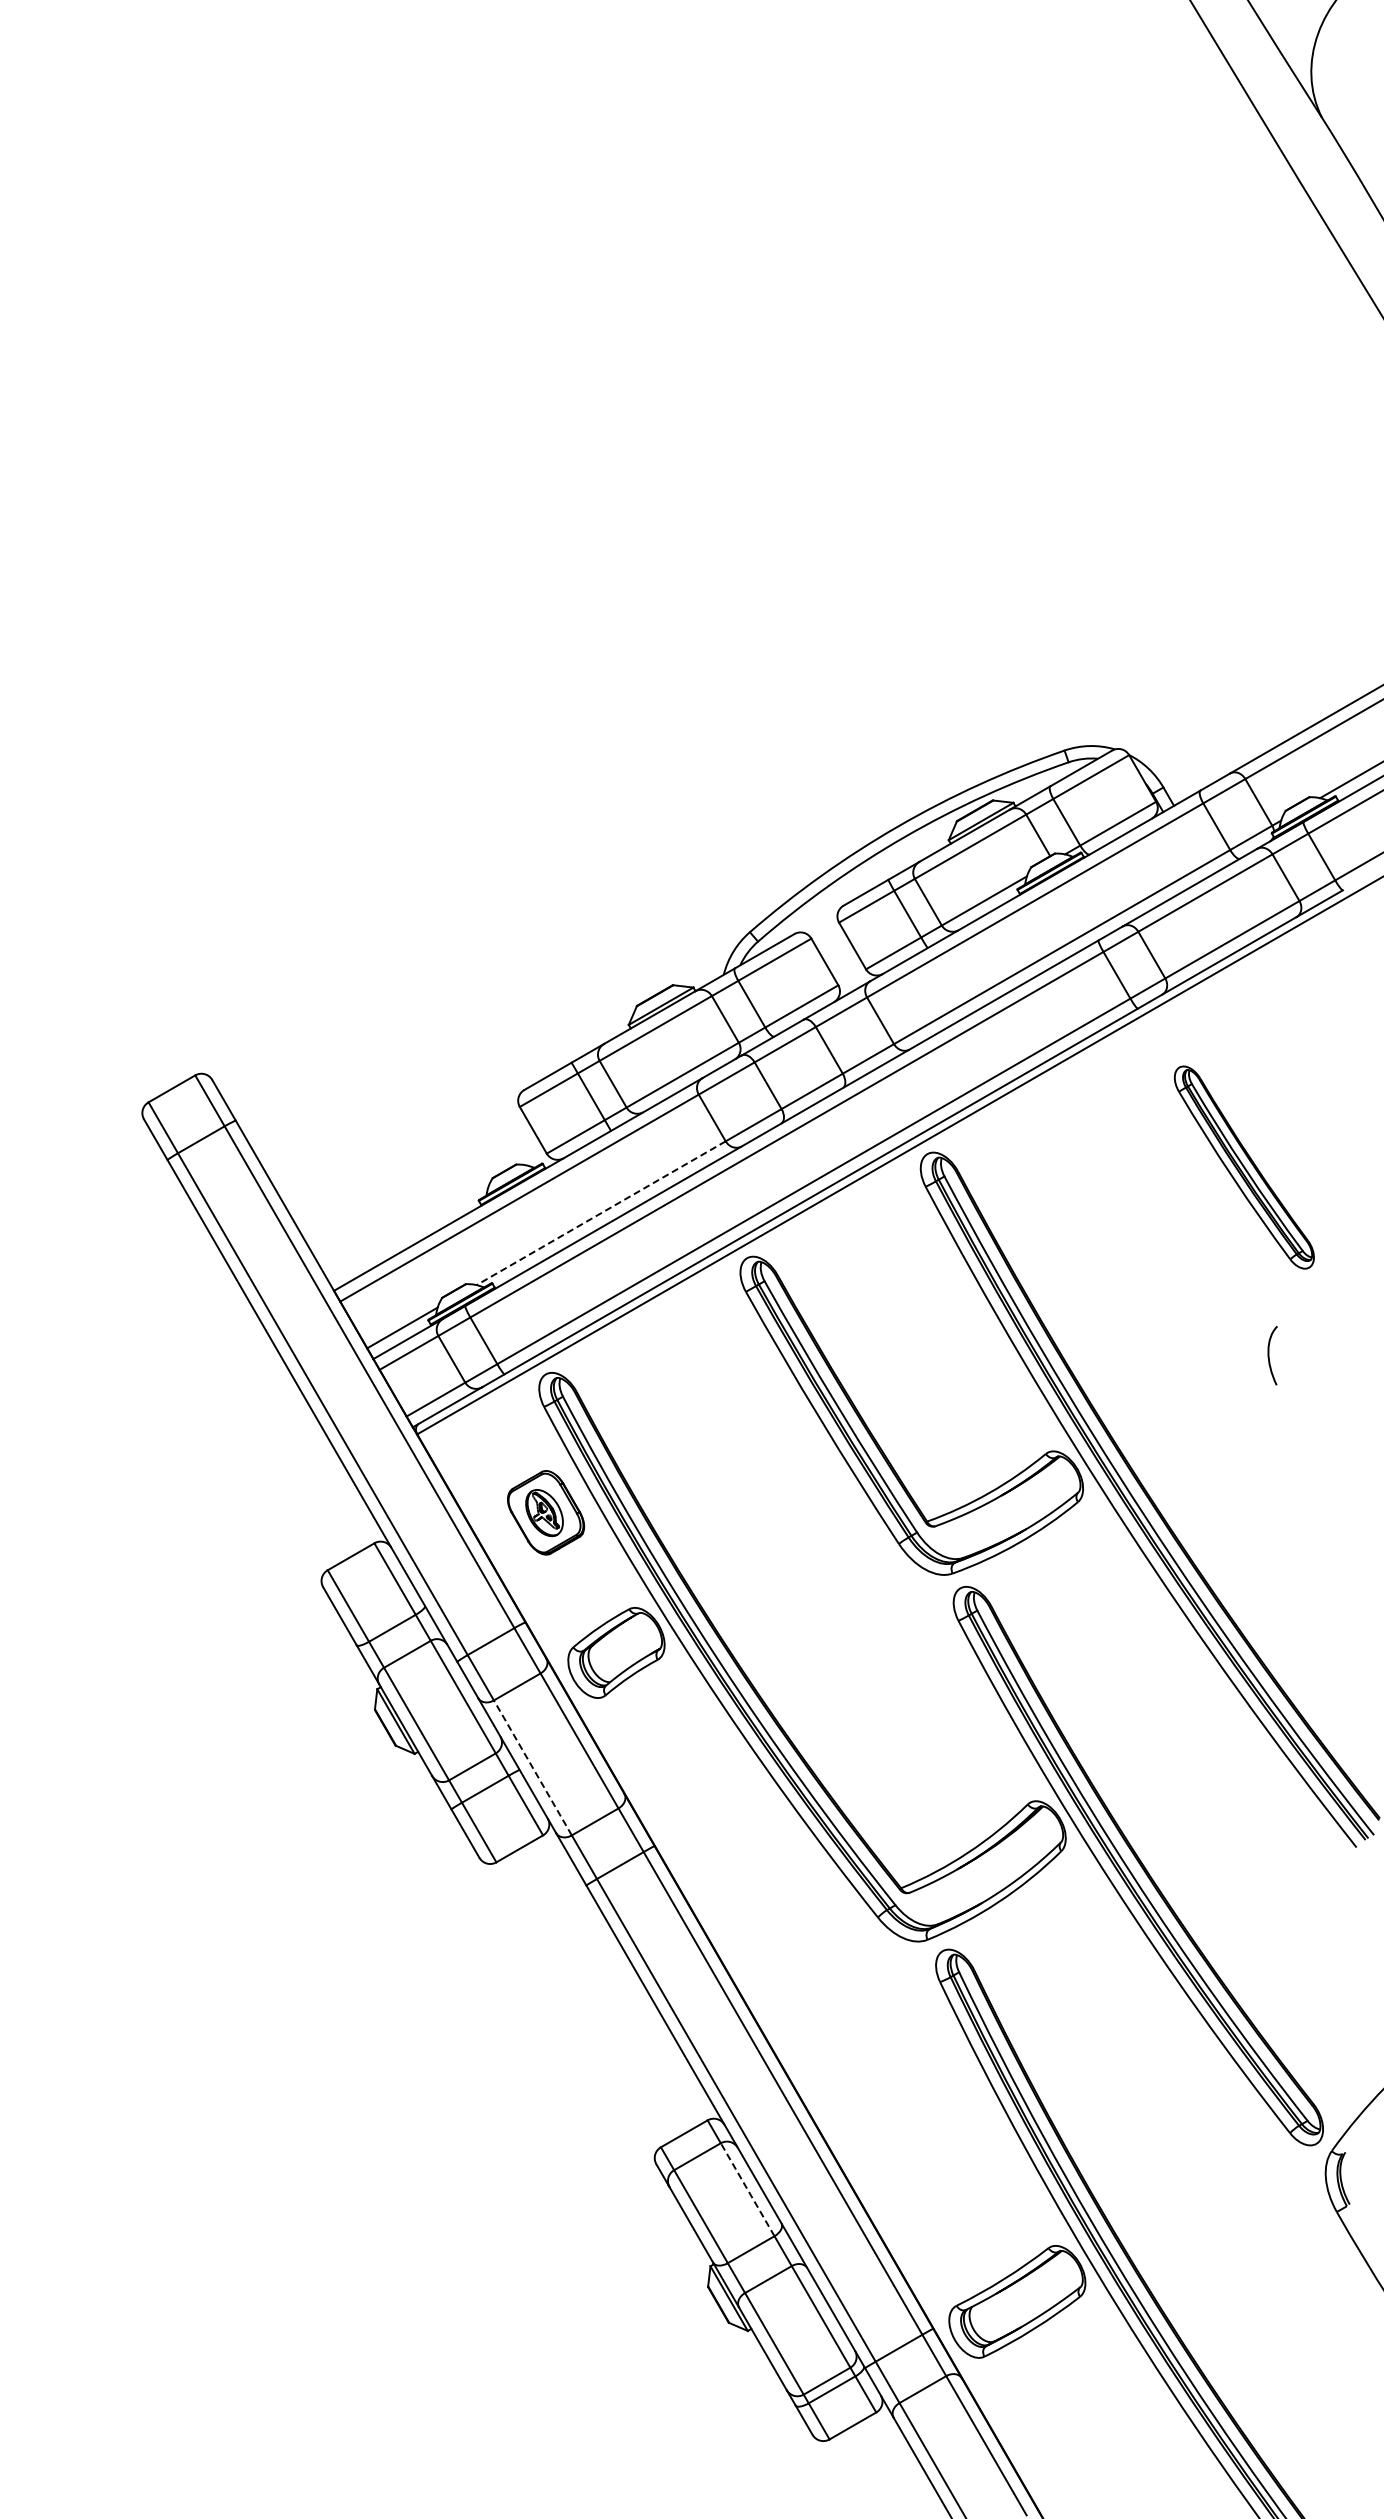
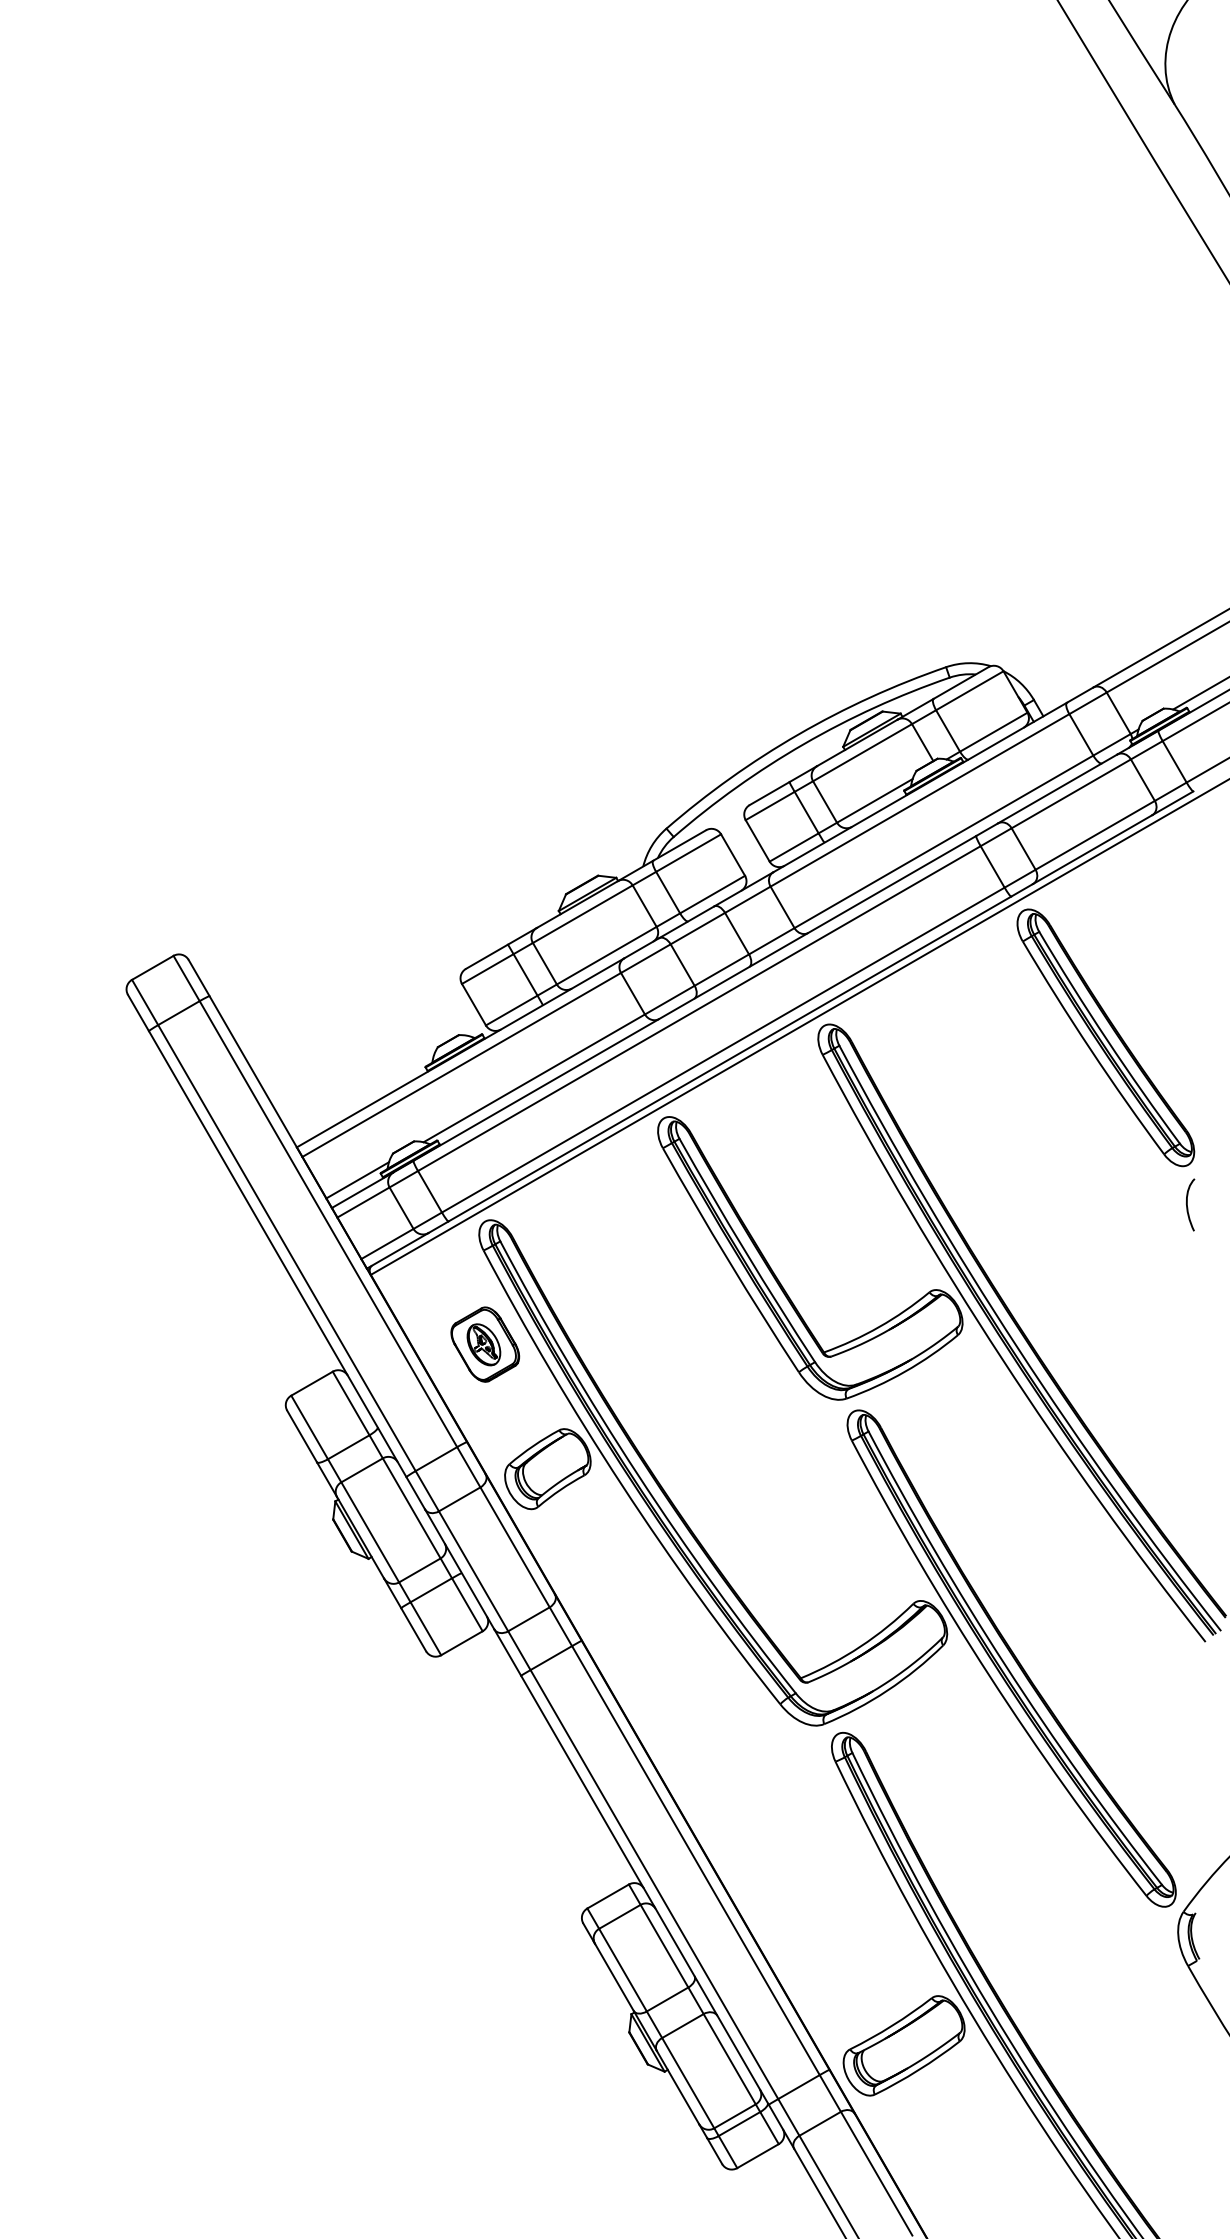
part: (1244, 1167) -> (1106, 1037), size x1.43
line: (601, 1213) -> (534, 1078), dashed -> solid
curve: (1269, 1355) -> (1187, 1204), moved
line: (532, 1767) -> (473, 1570), dashed -> solid
line: (747, 2189) -> (664, 1945), dashed -> solid

